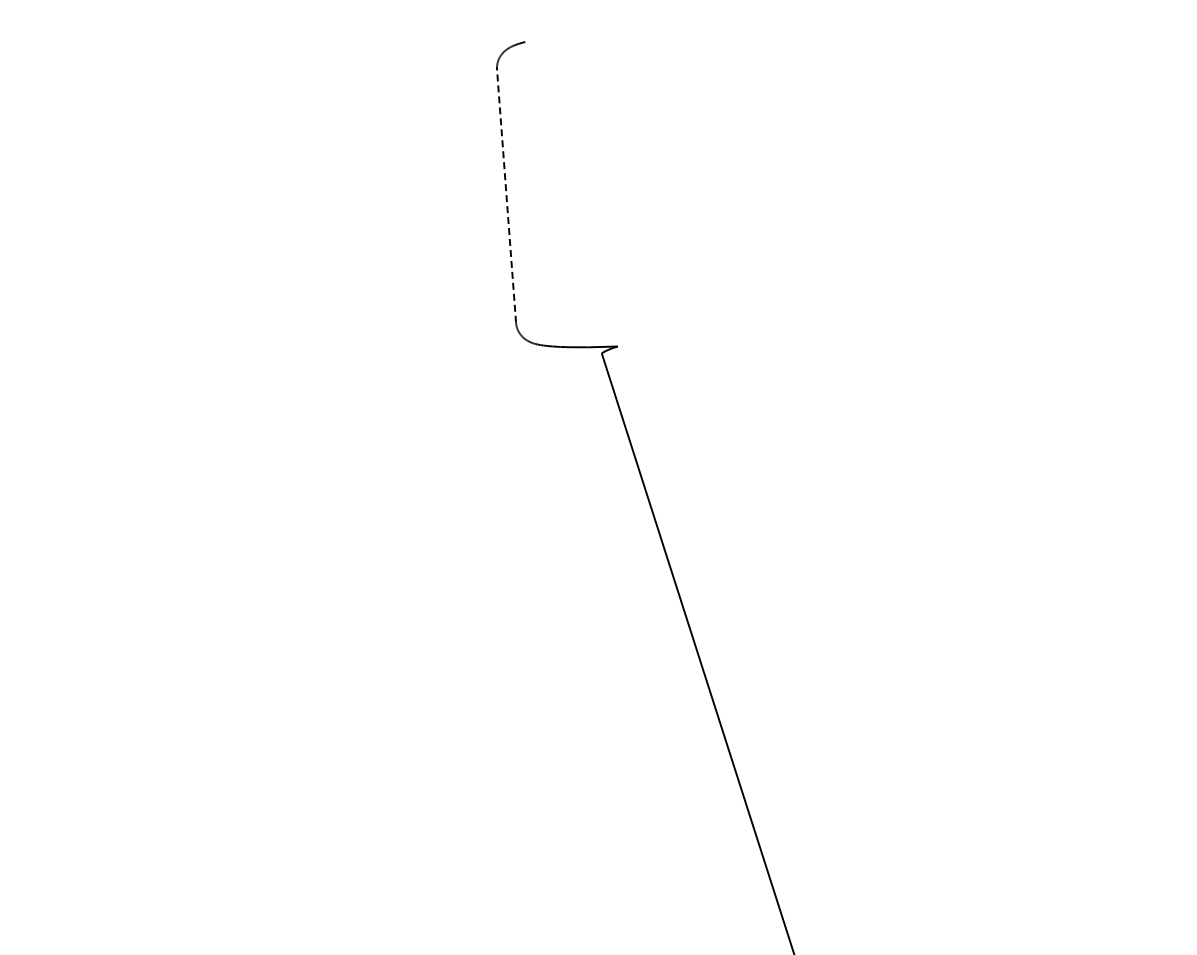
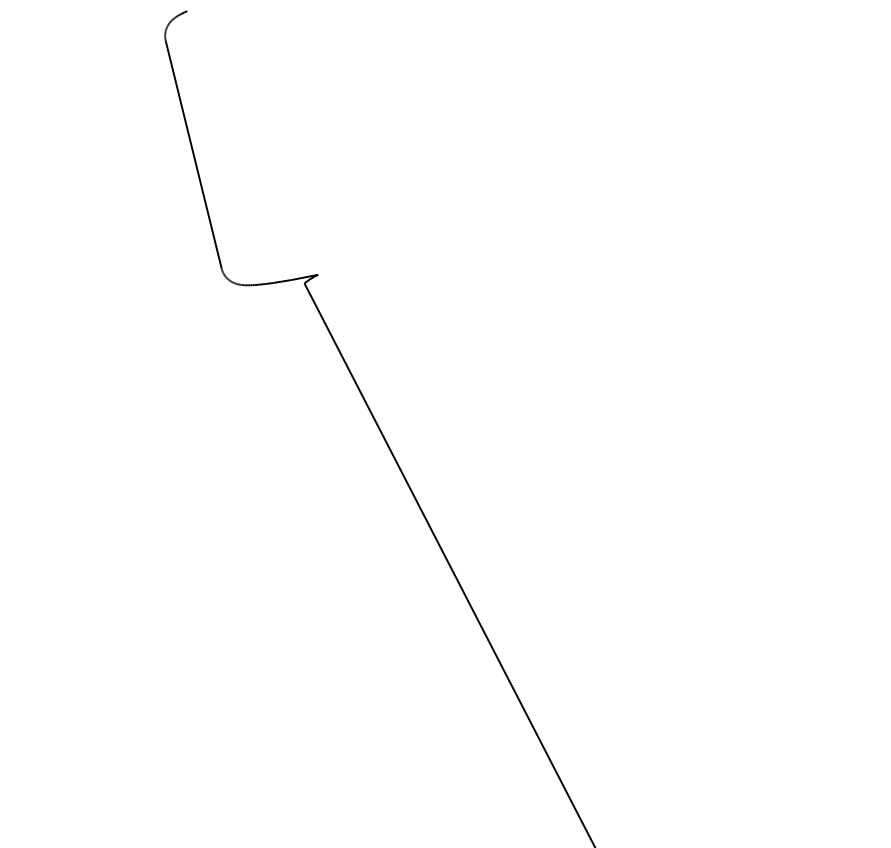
line: (506, 196) -> (193, 154), dashed -> solid

